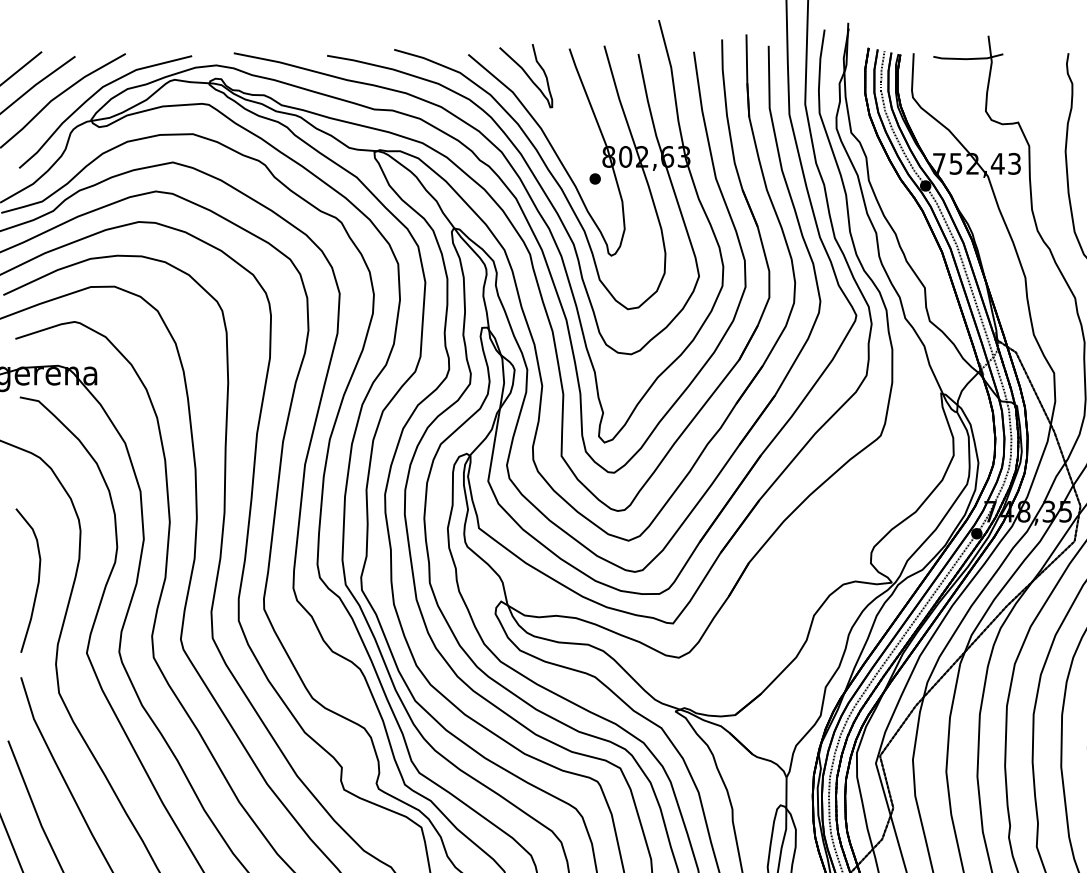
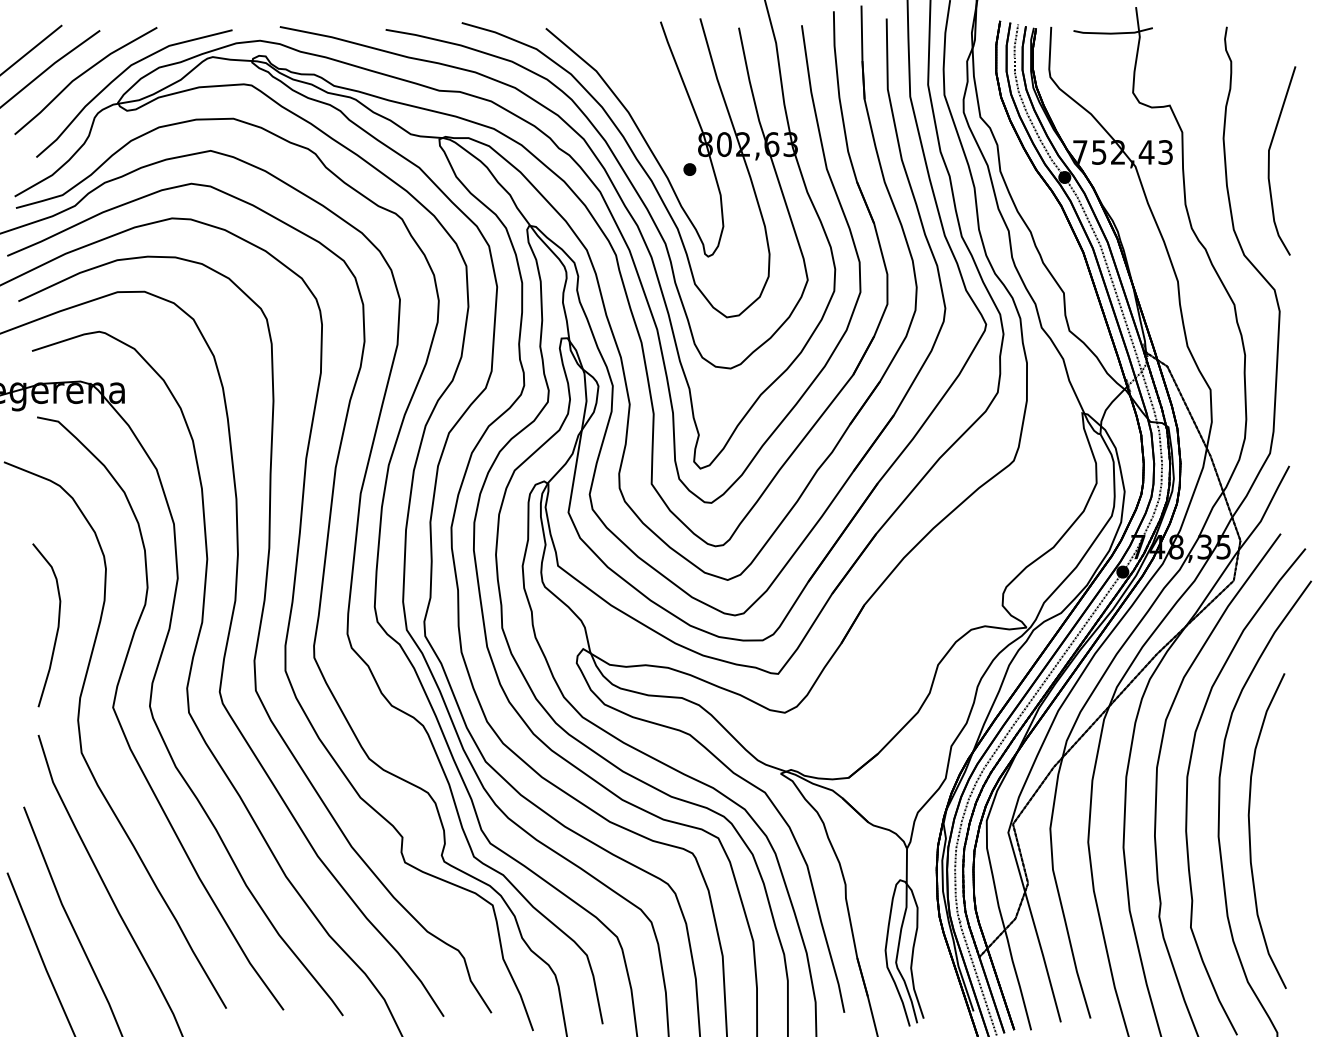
curve: (526, 74) -> (611, 51), removed

